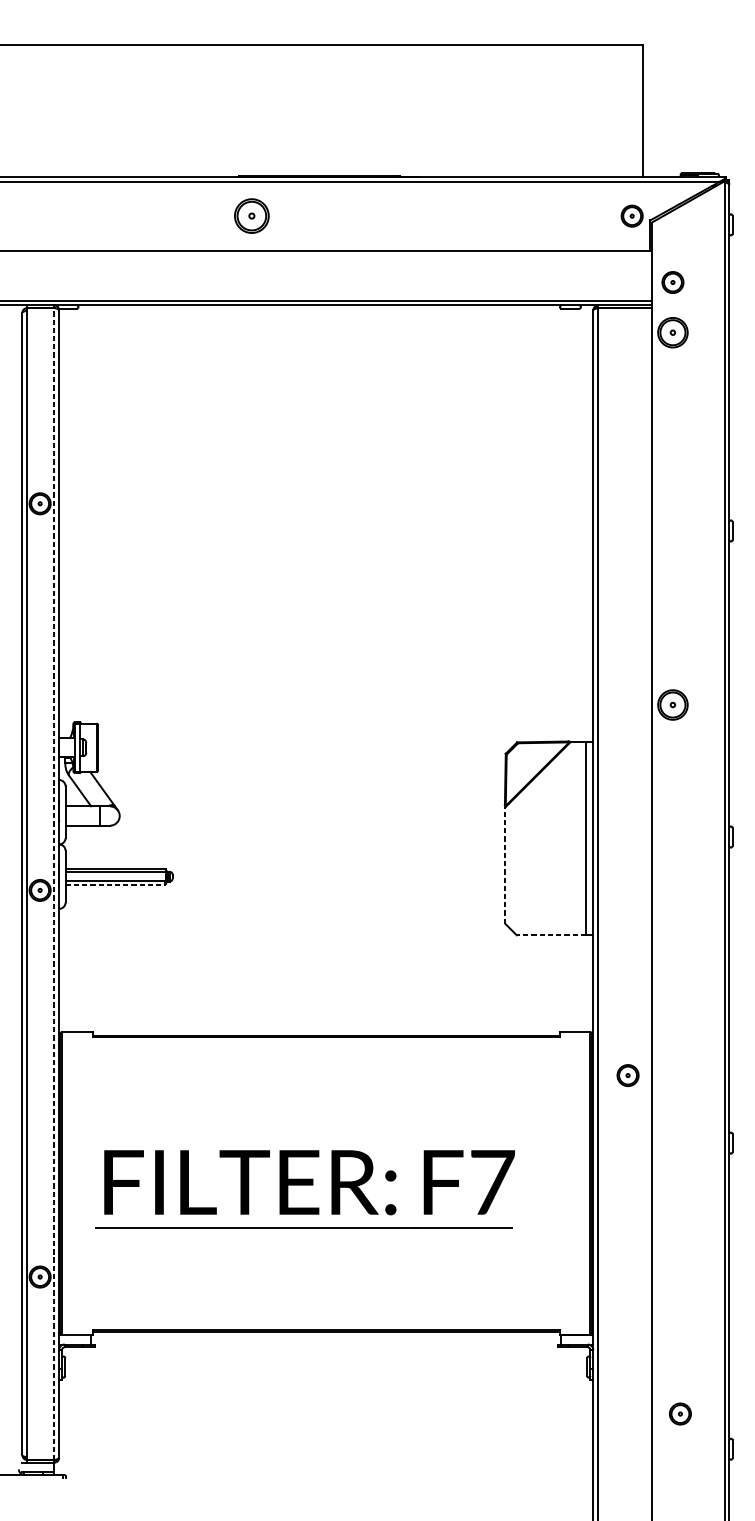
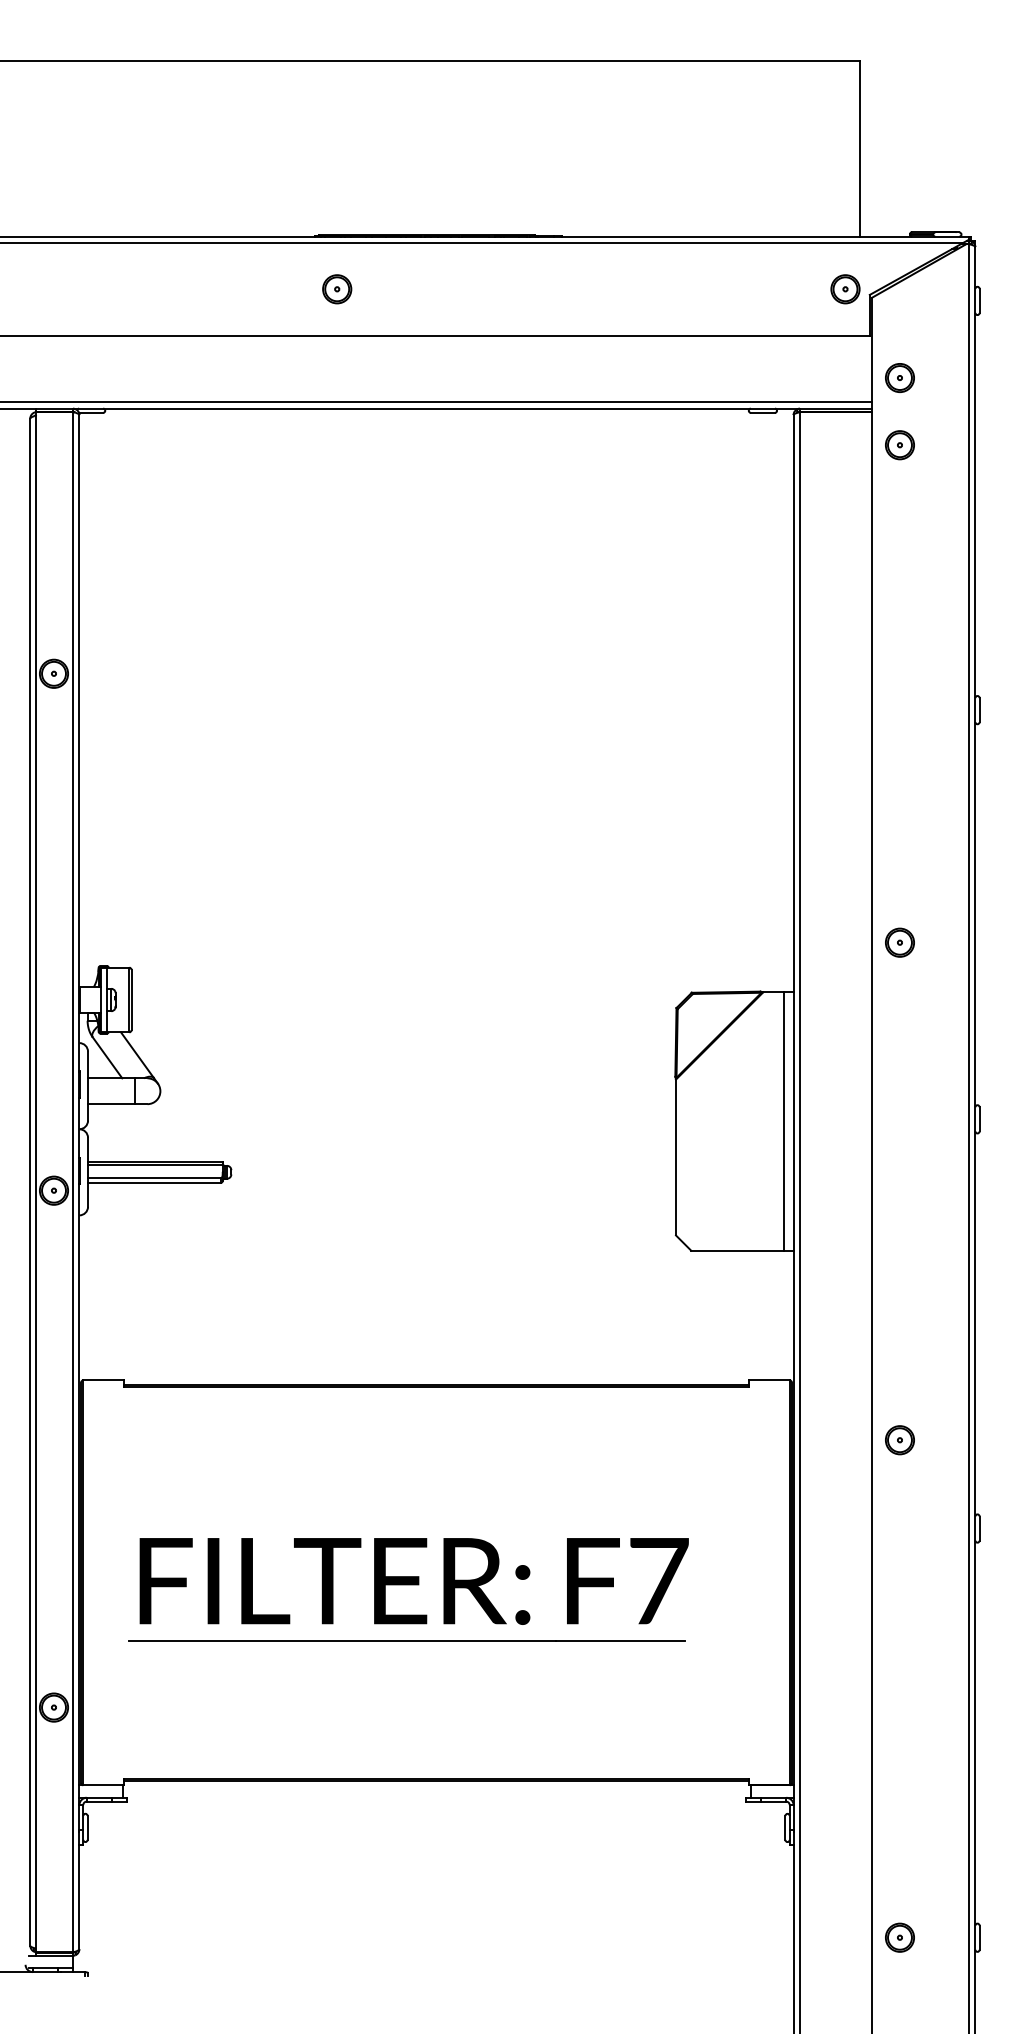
part: (252, 216) -> (337, 289), size x0.62
part: (672, 333) -> (899, 445), size x0.71
part: (672, 704) -> (899, 942), size x0.71
line: (505, 865) -> (676, 1157), dashed -> solid
line: (53, 883) -> (72, 1181), dashed -> solid
line: (115, 885) -> (154, 1183), dashed -> solid
line: (550, 935) -> (736, 1250), dashed -> solid
part: (627, 1075) -> (899, 1440), moved
part: (680, 1413) -> (899, 1937), moved

